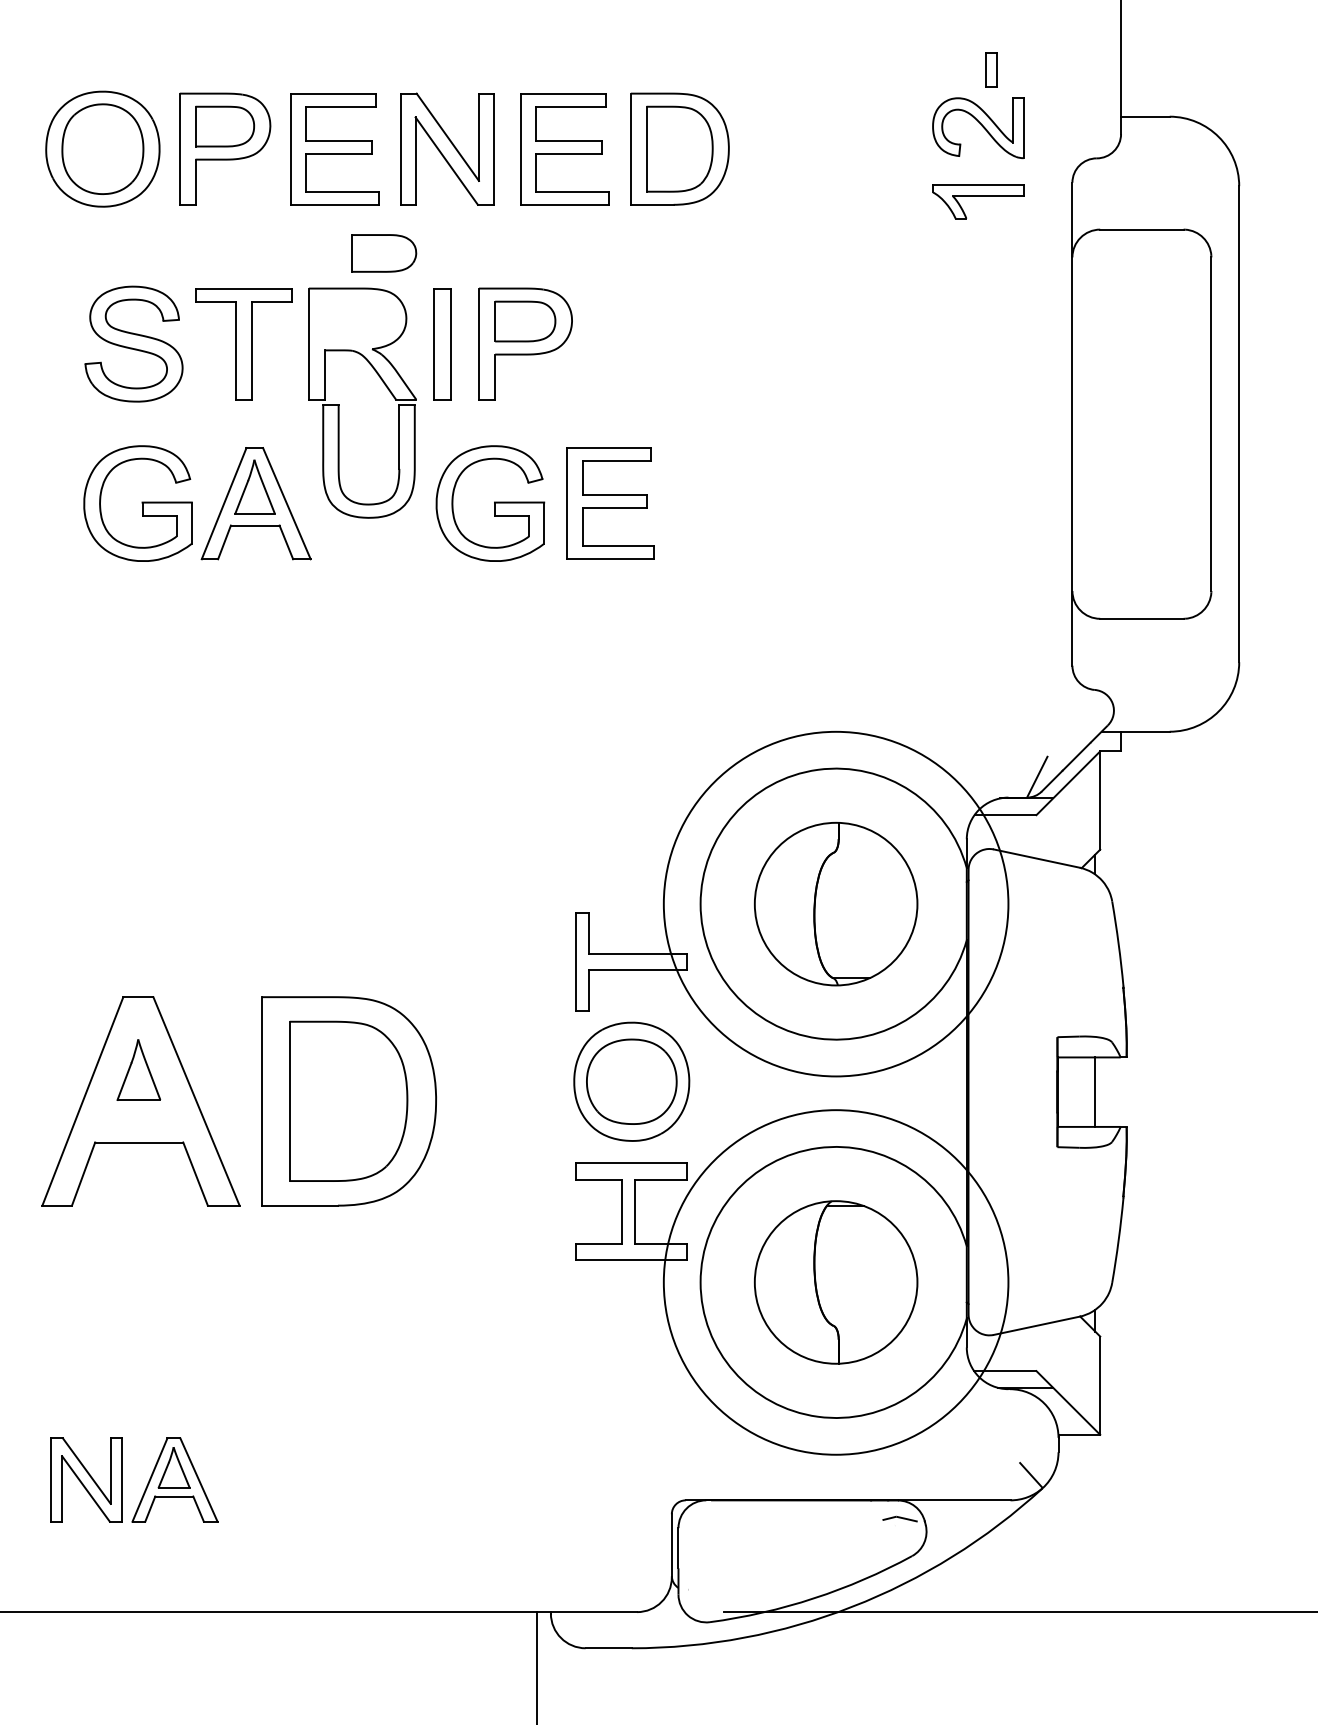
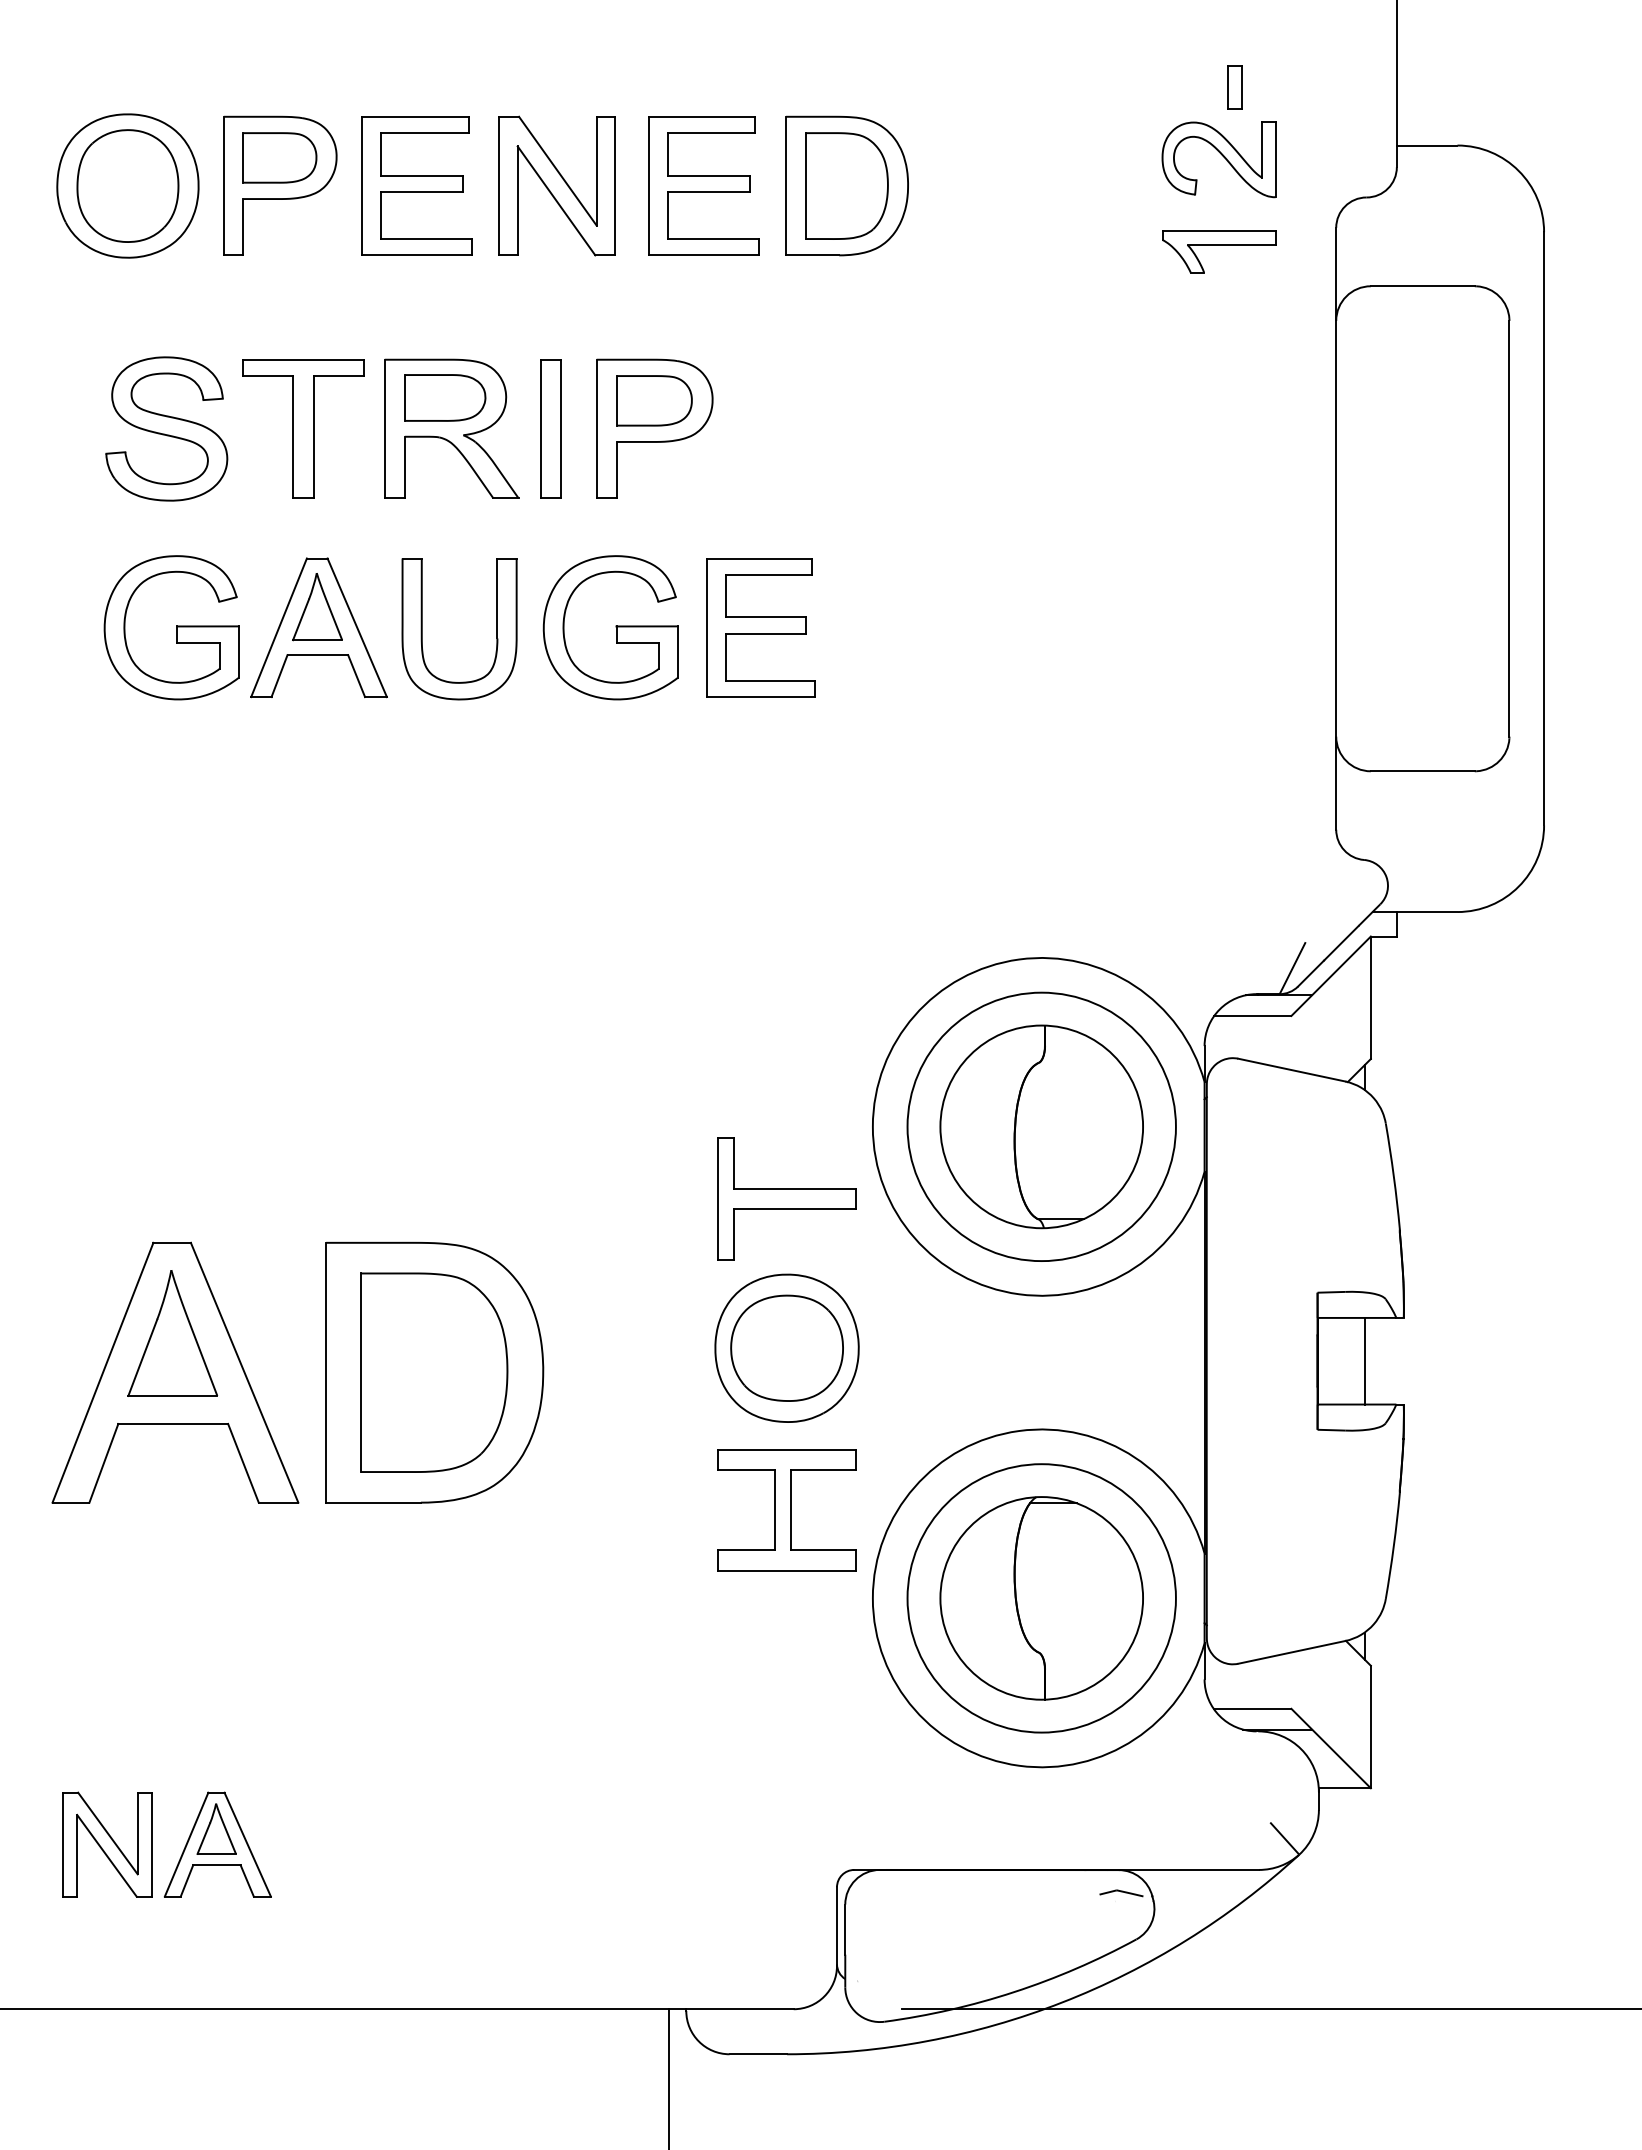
part: (384, 253) -> (445, 397), moved
part: (339, 461) -> (422, 629), moved
circle: (835, 903) -> (1041, 1126), size x0.62
part: (138, 1069) -> (172, 1333), size x1.67
circle: (835, 1282) -> (1041, 1598), size x0.62

